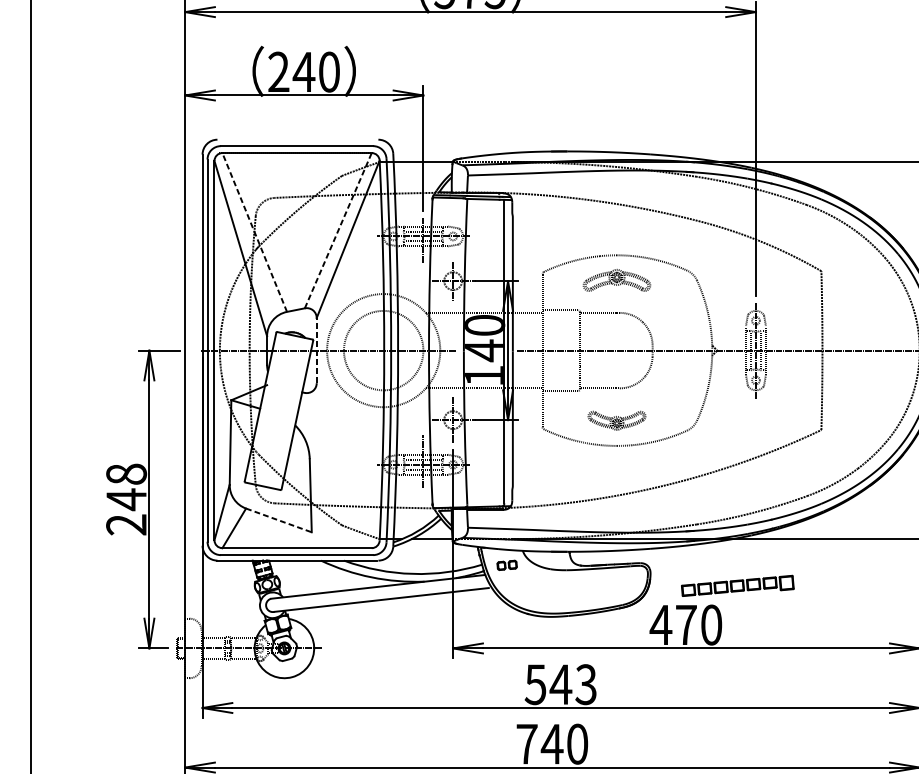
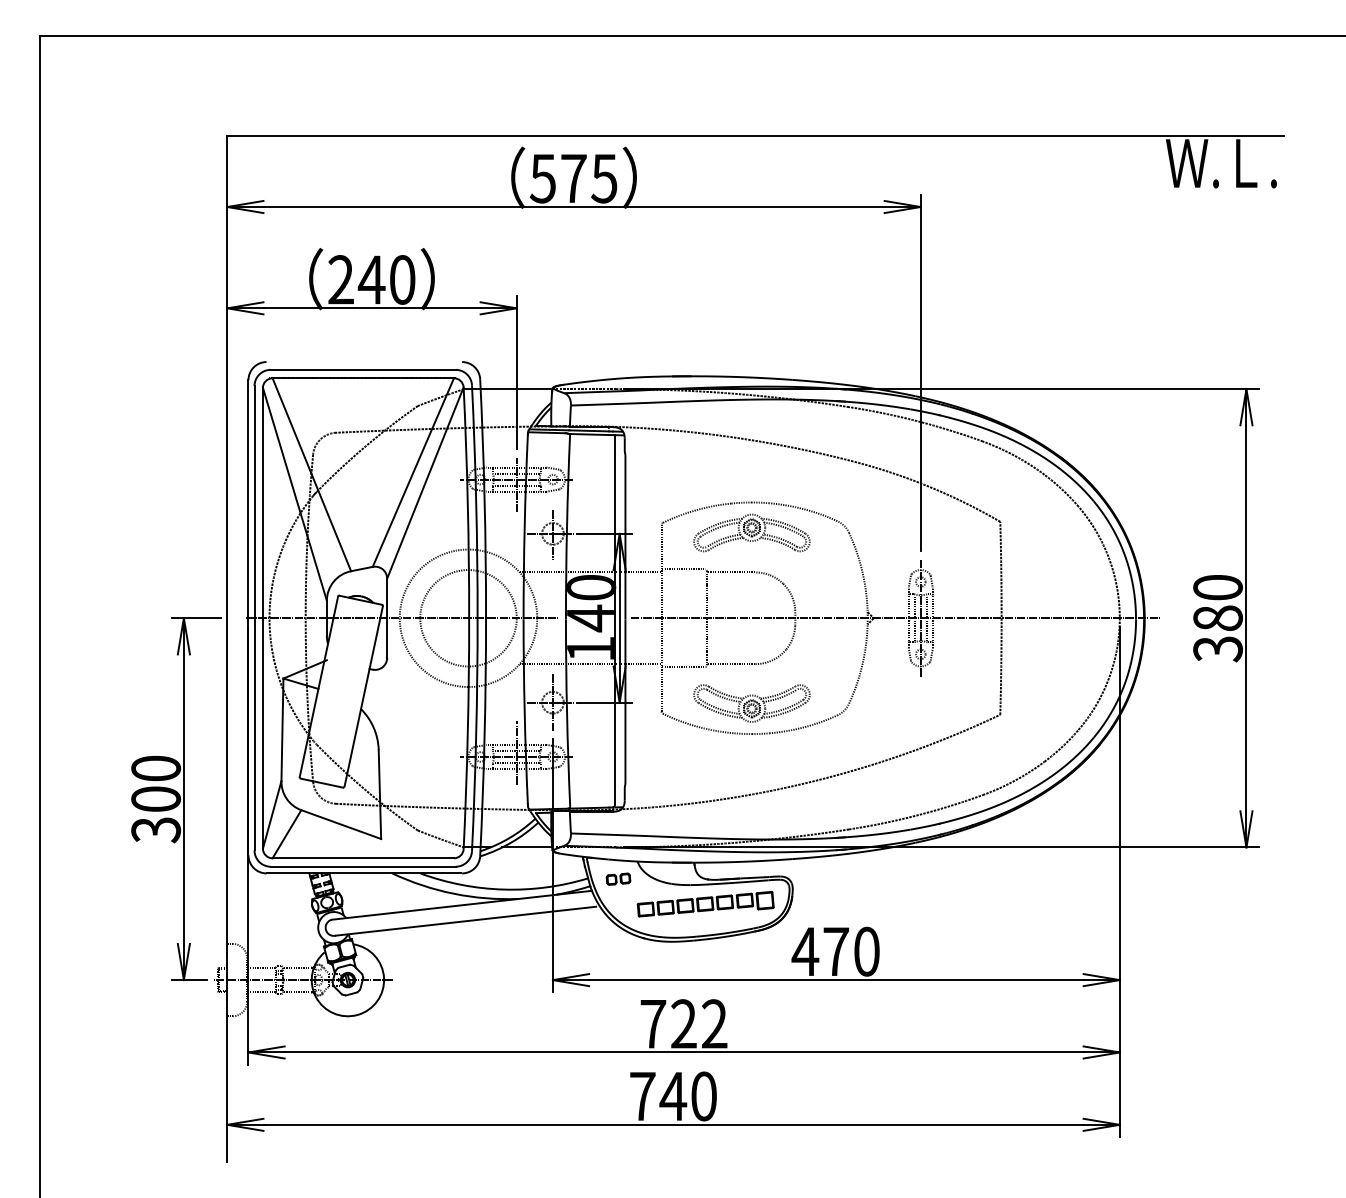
line: (338, 230) -> (413, 472), dashed -> solid
line: (254, 232) -> (311, 474), dashed -> solid
part: (616, 280) -> (751, 532), size x1.43
line: (316, 350) -> (387, 618), dashed -> solid
part: (616, 420) -> (751, 703), size x1.67
text: (126, 499) -> (156, 799), 248 -> 300
line: (279, 520) -> (341, 824), dashed -> solid
part: (737, 586) -> (705, 904), moved
text: (560, 684) -> (683, 1024), 543 -> 722

